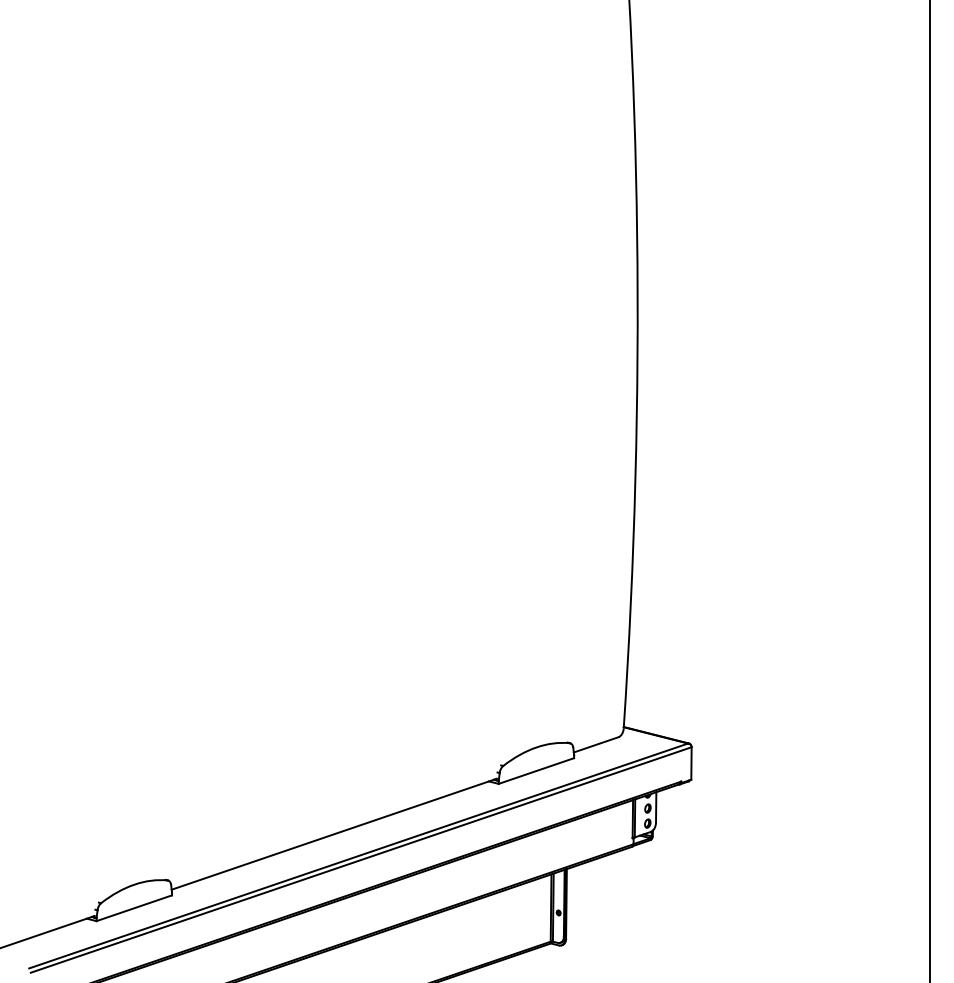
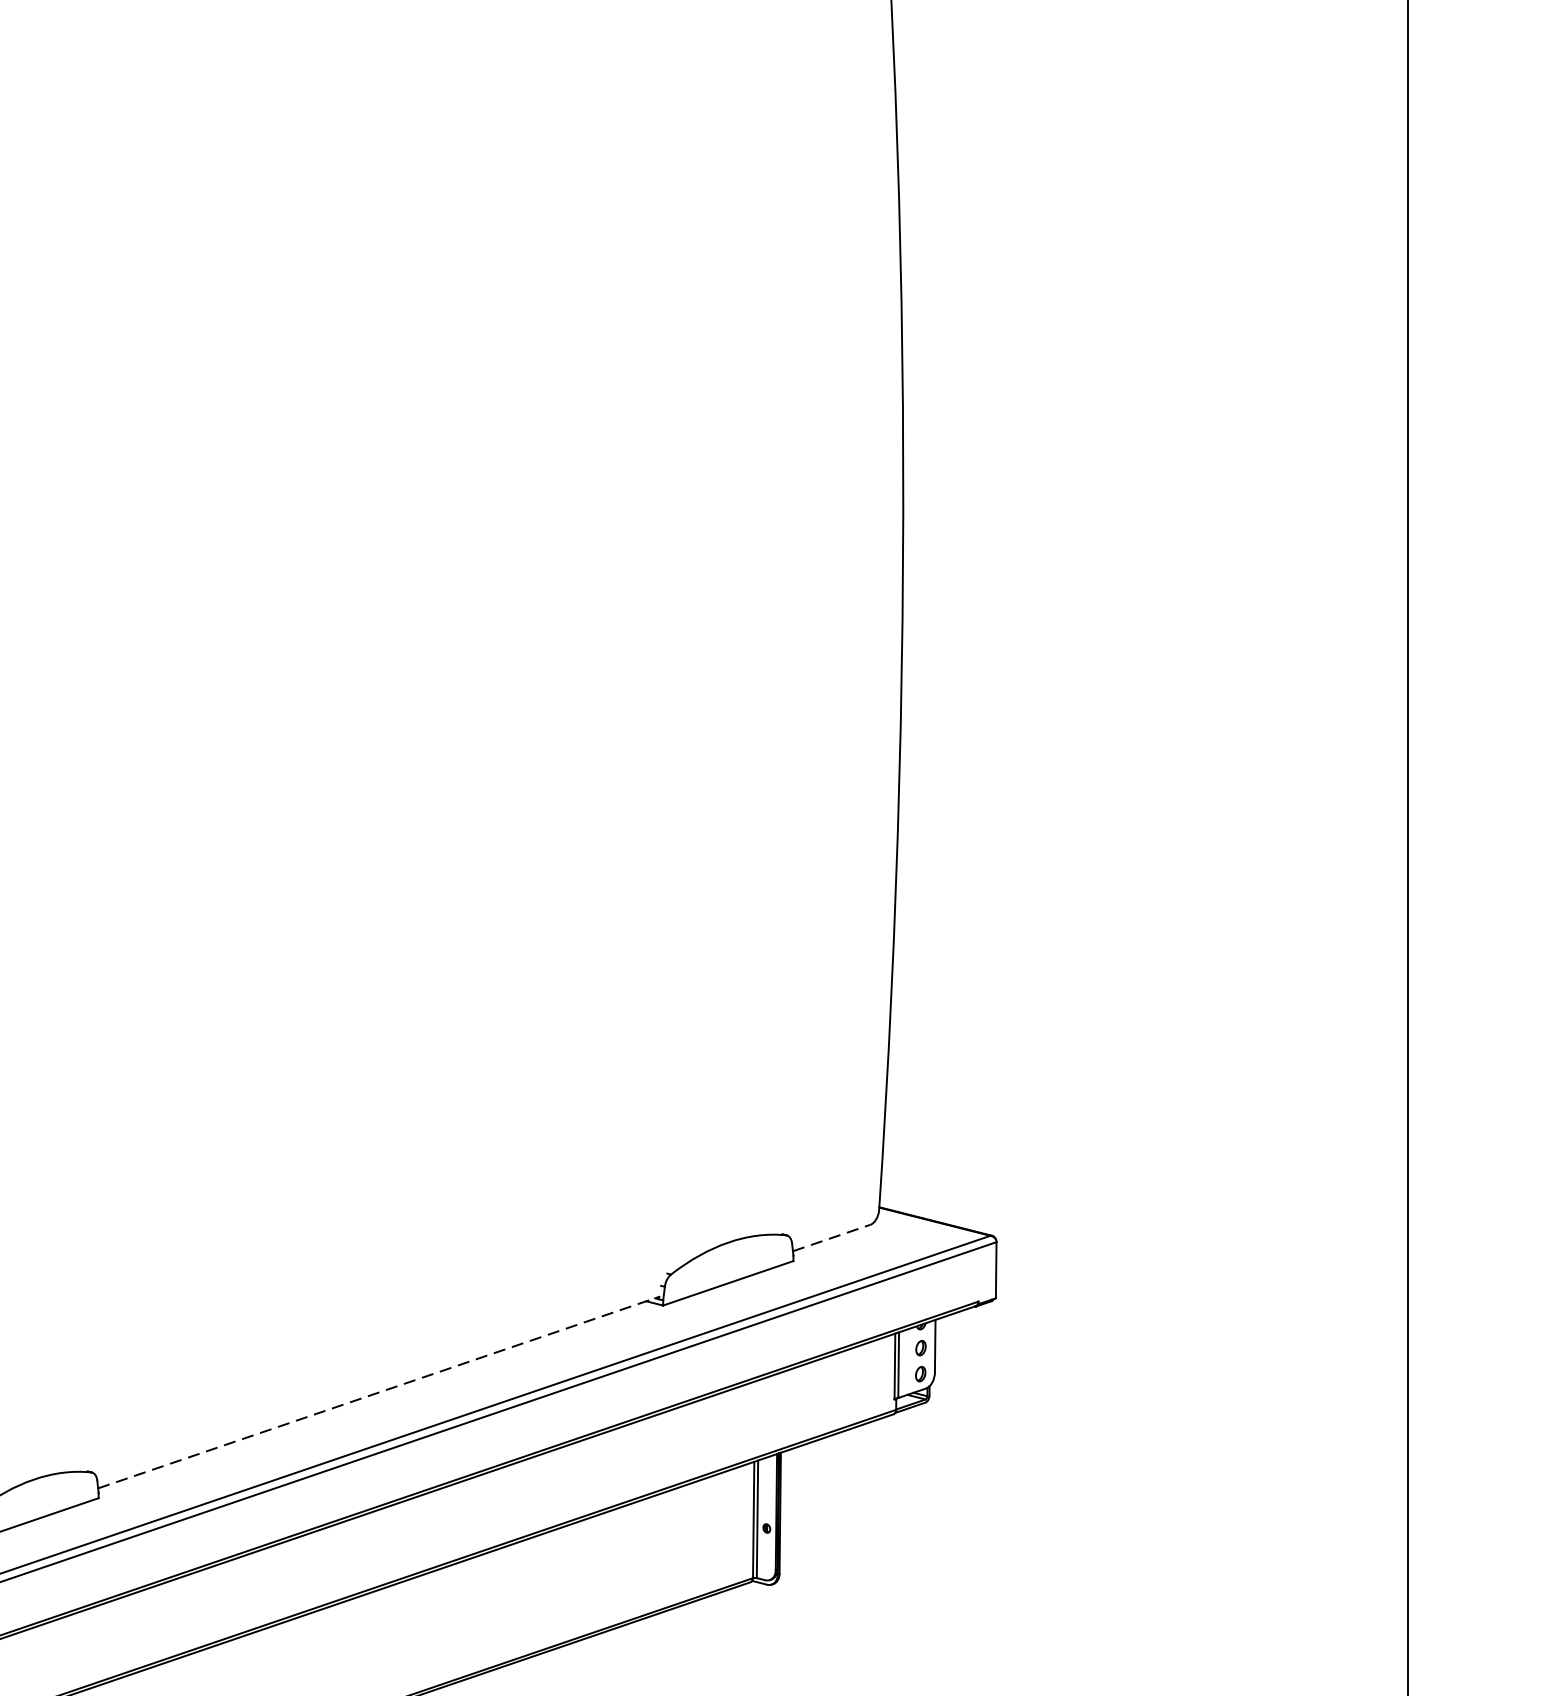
line: (596, 744) -> (832, 1237), solid -> dashed
line: (334, 834) -> (379, 1392), solid -> dashed

